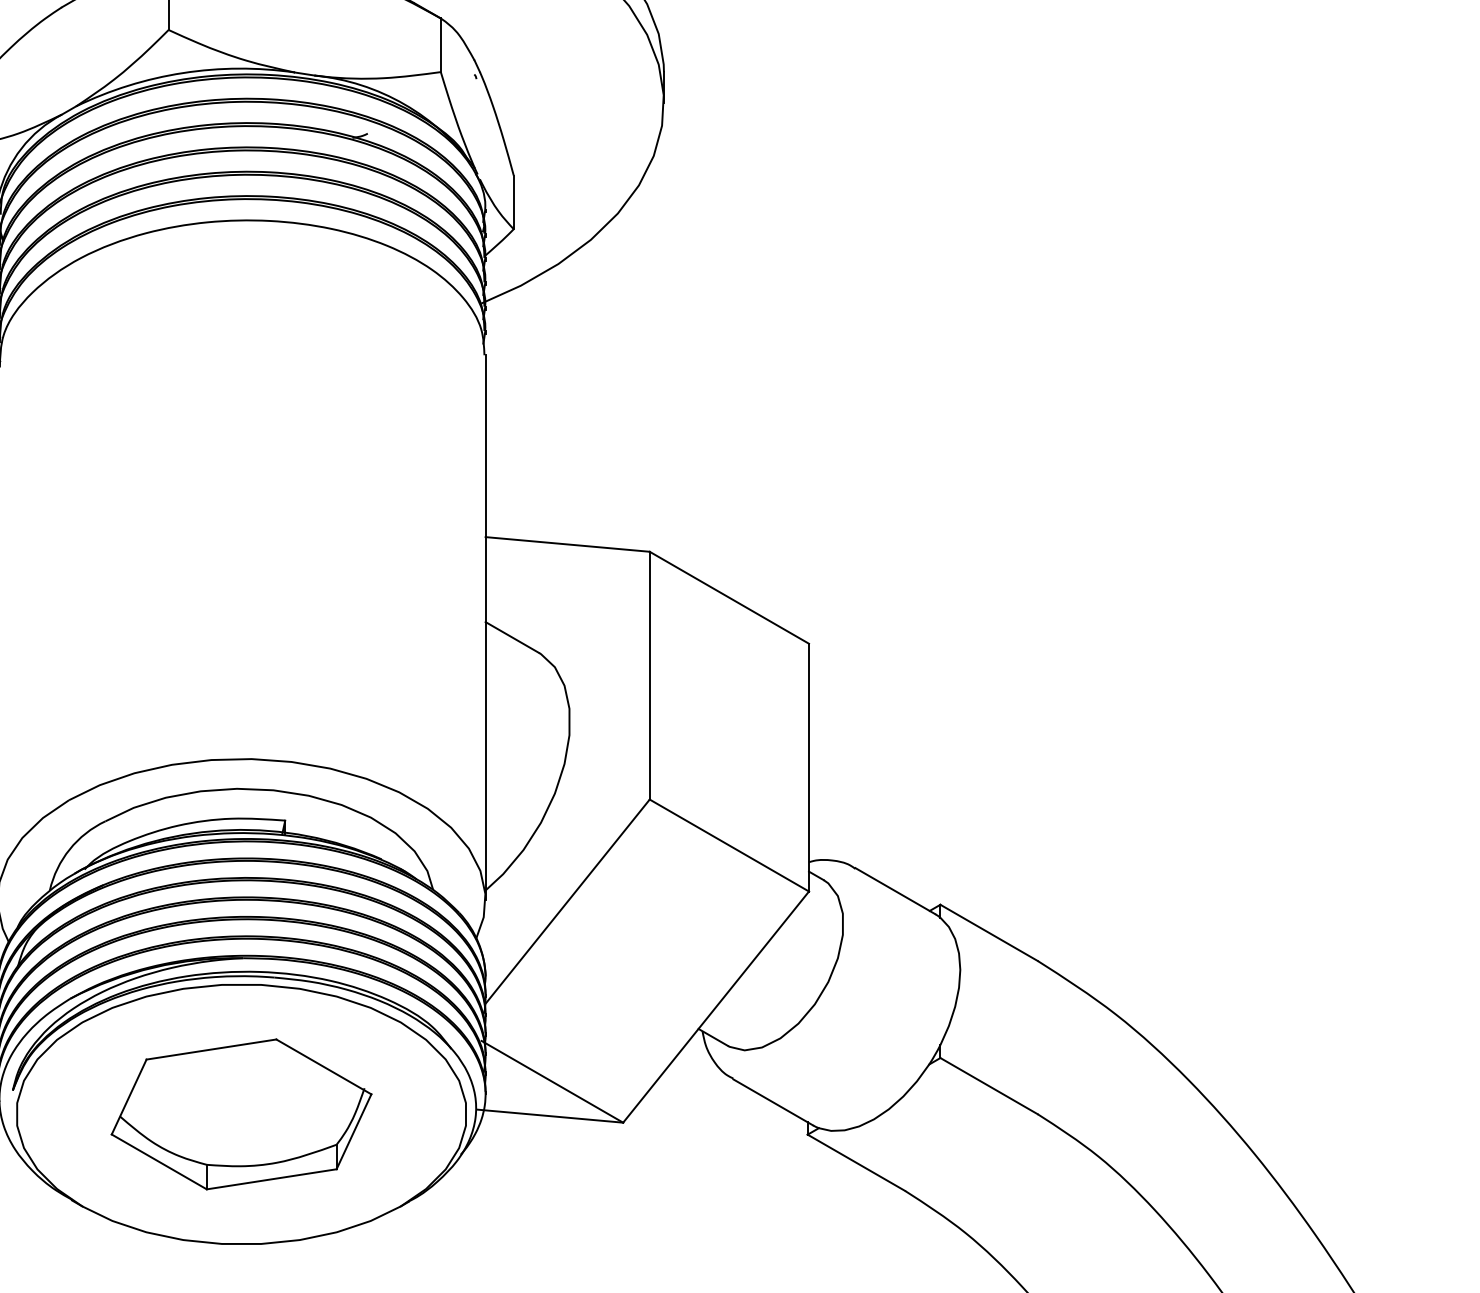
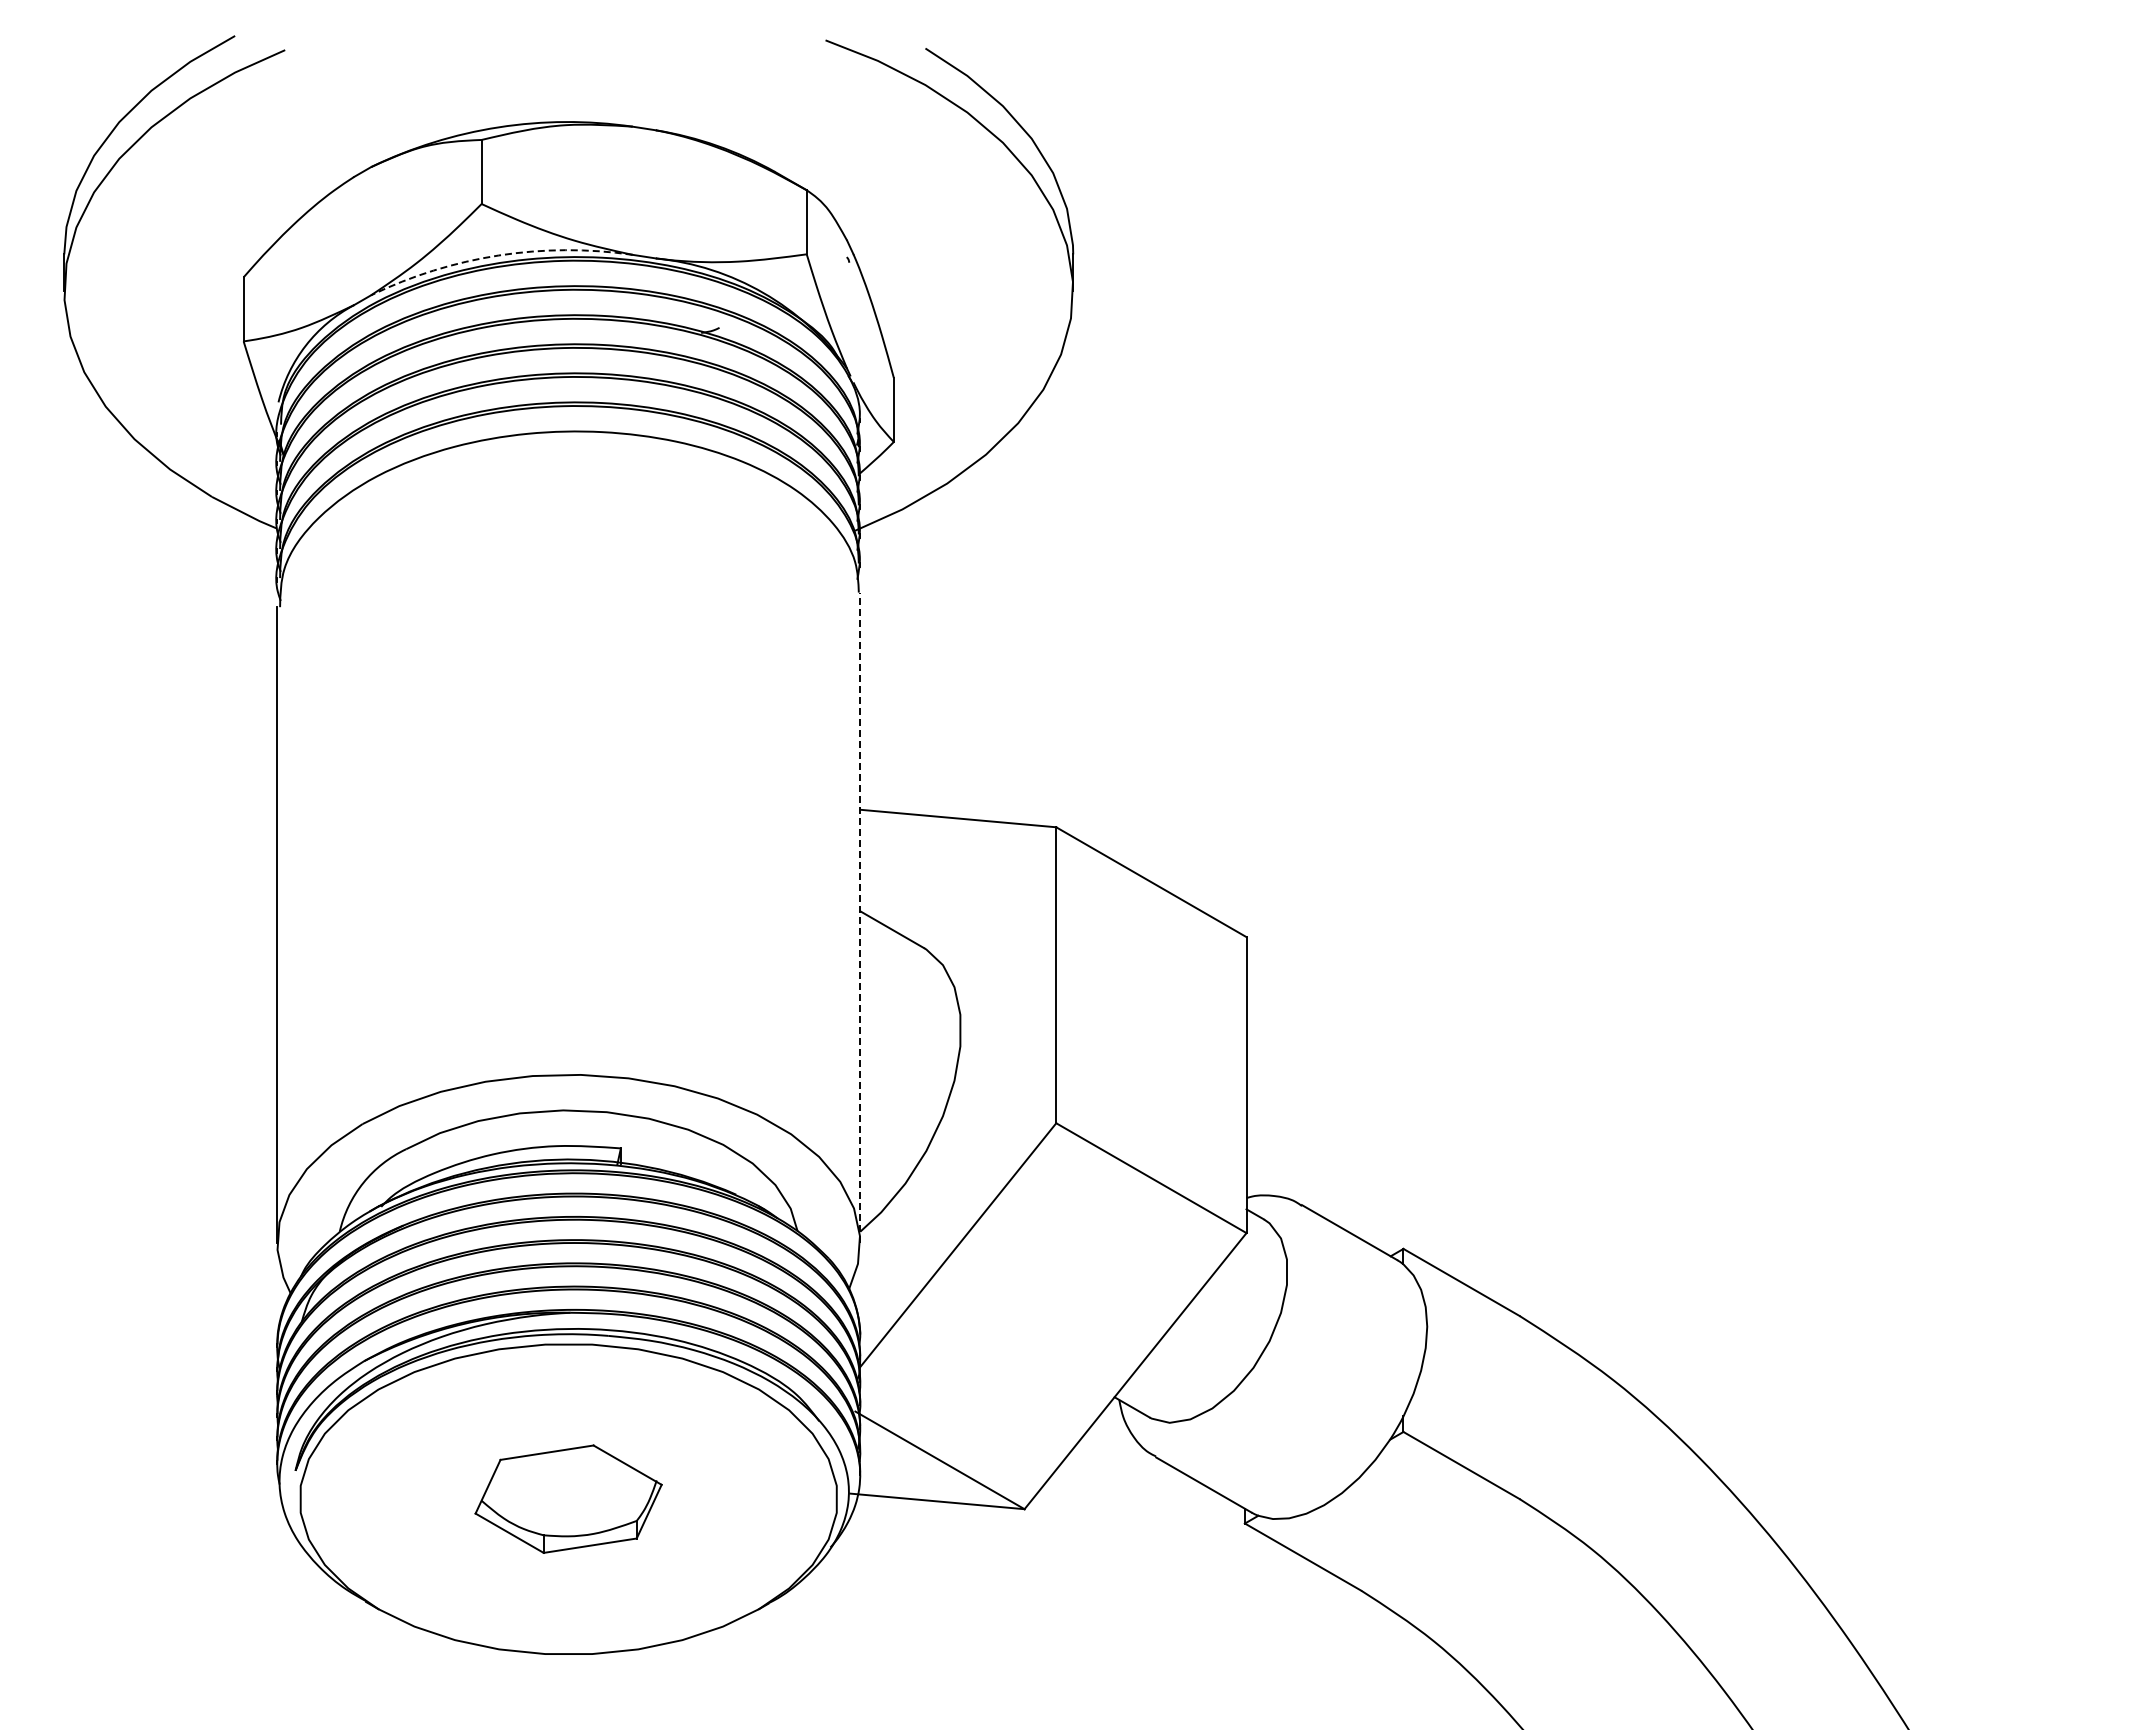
arc: (182, 73) -> (498, 255), solid -> dashed
line: (485, 627) -> (860, 917), solid -> dashed
part: (241, 1113) -> (568, 1498), size x0.6

